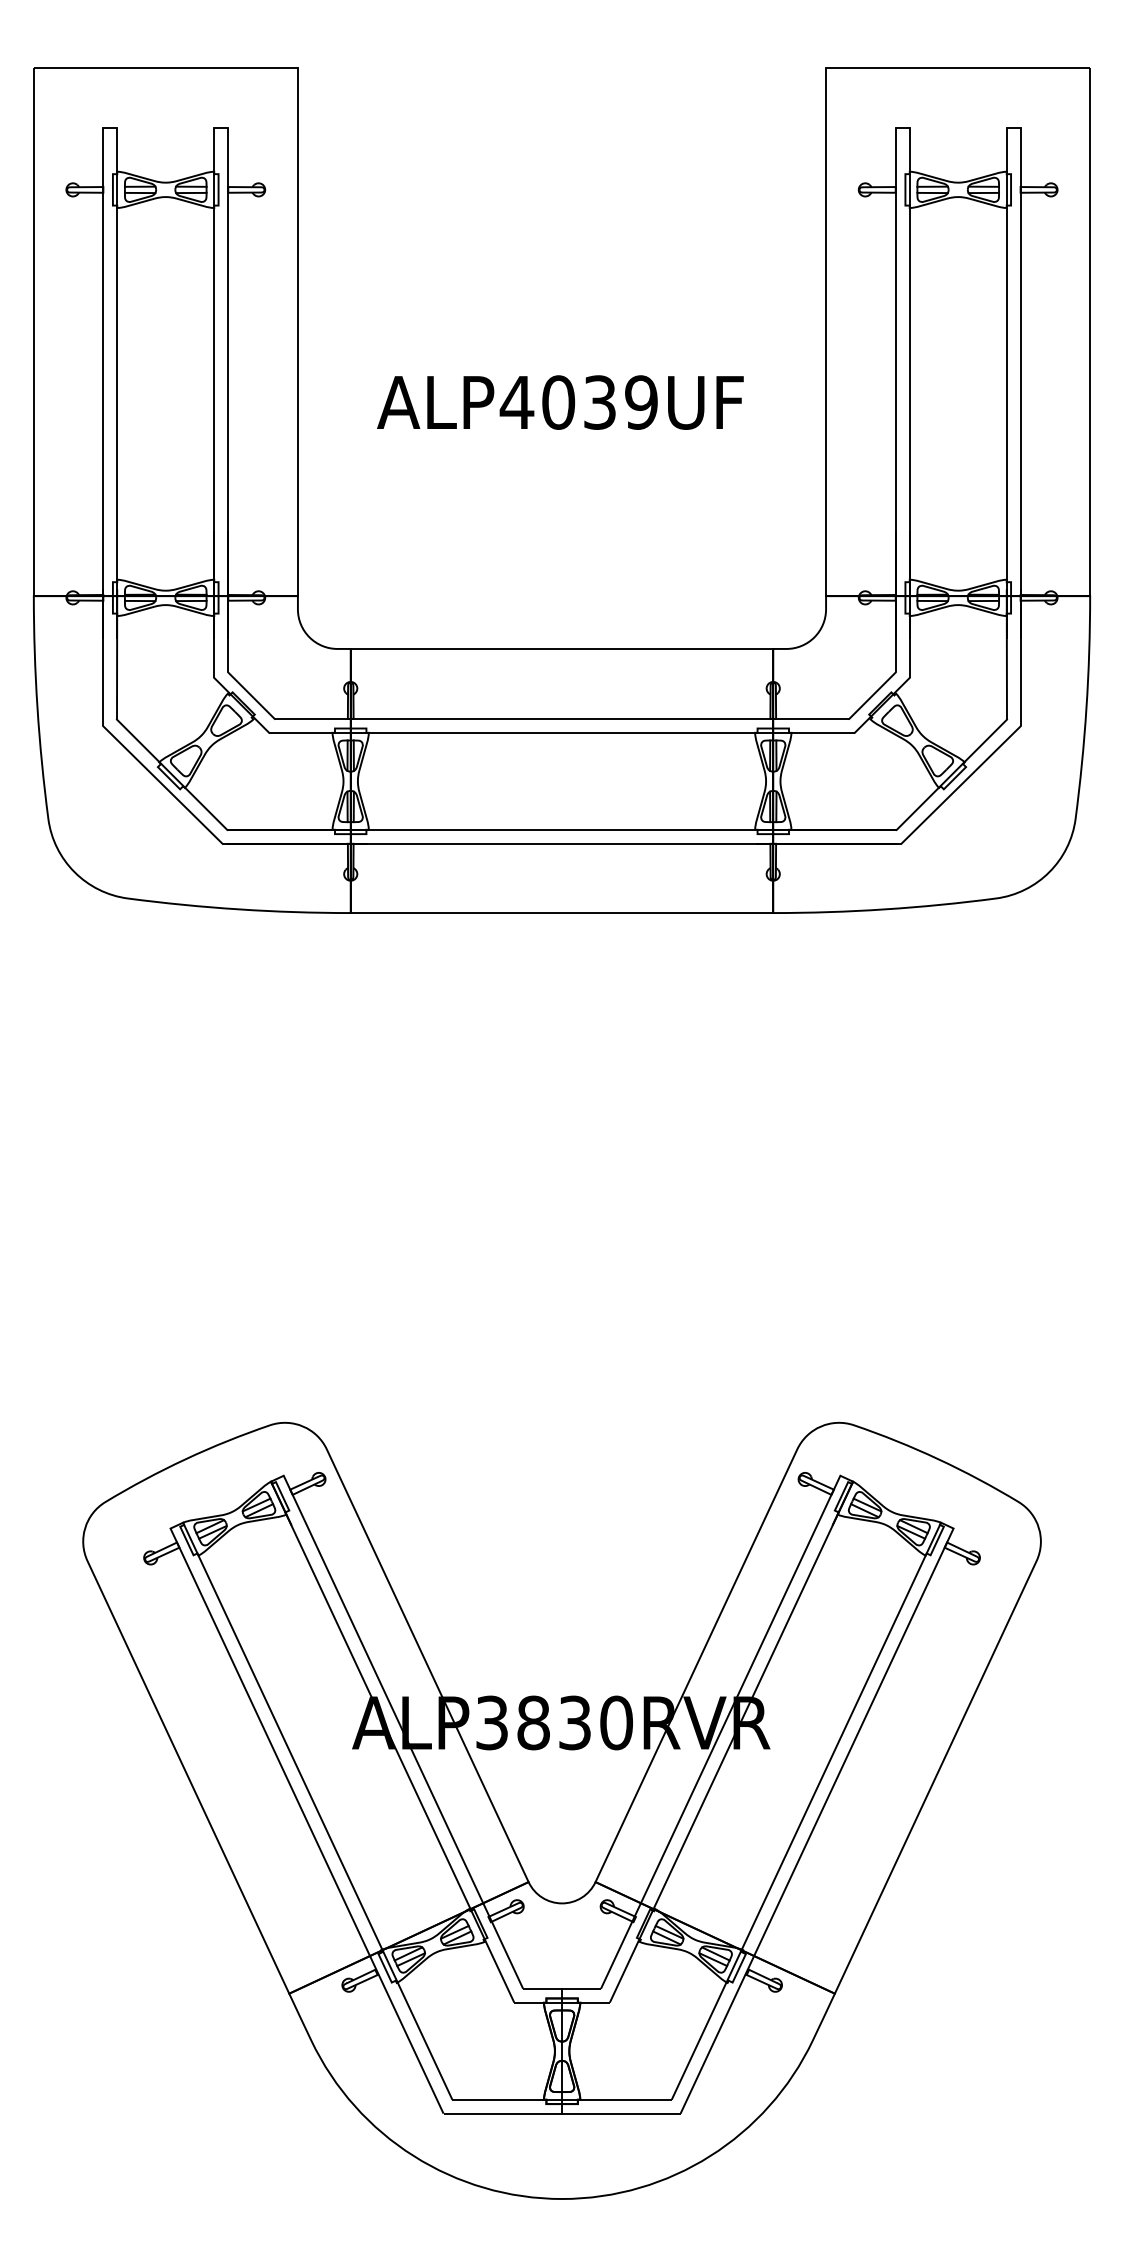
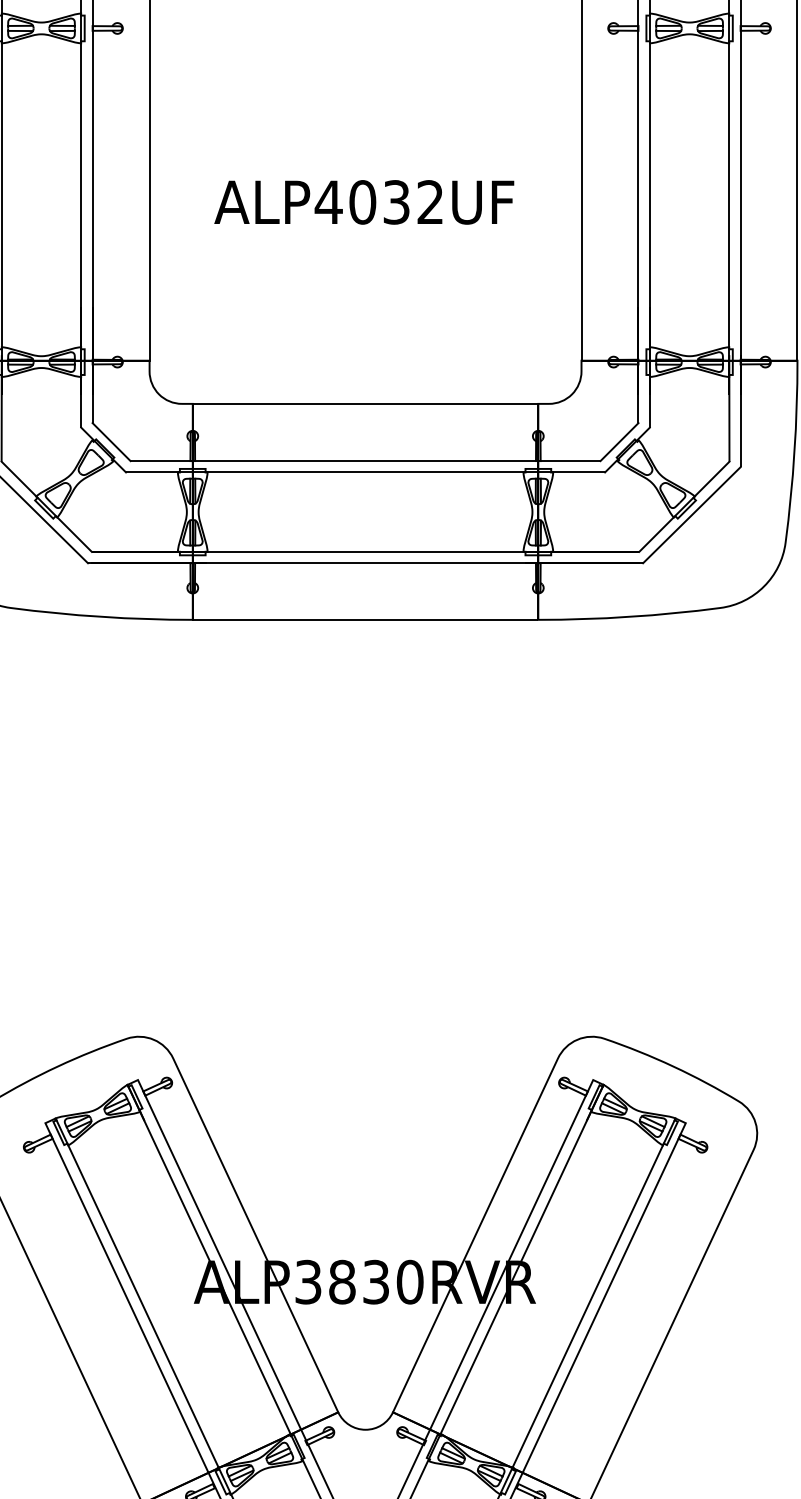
text: (641, 402) -> (430, 202), ALP4039UF -> ALP4032UF

